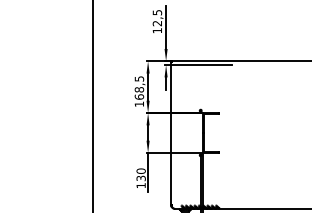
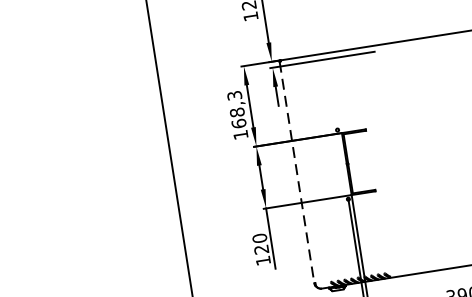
text: (138, 78) -> (233, 95), 168,5 -> 168,3
line: (171, 133) -> (297, 172), solid -> dashed
text: (141, 178) -> (262, 249), 130 -> 120

